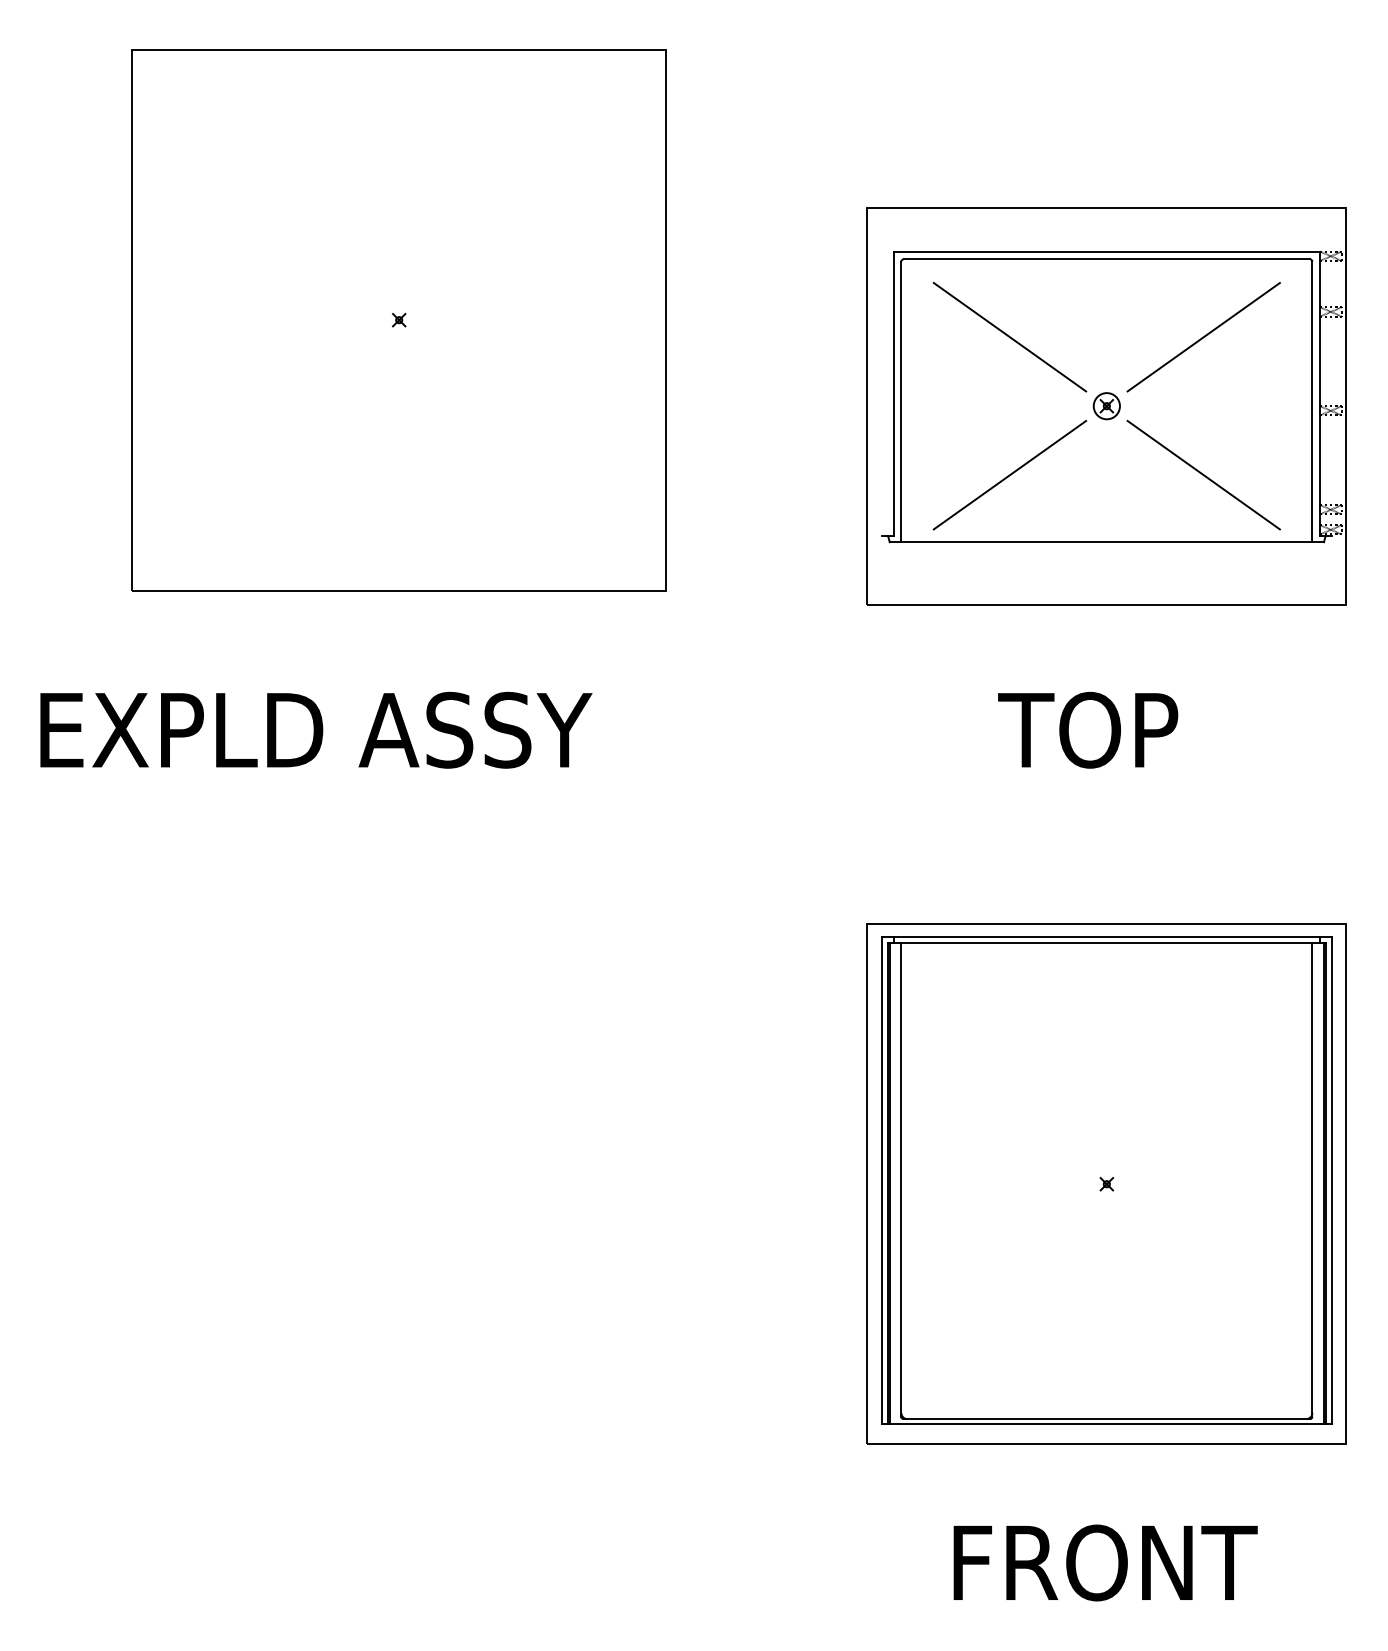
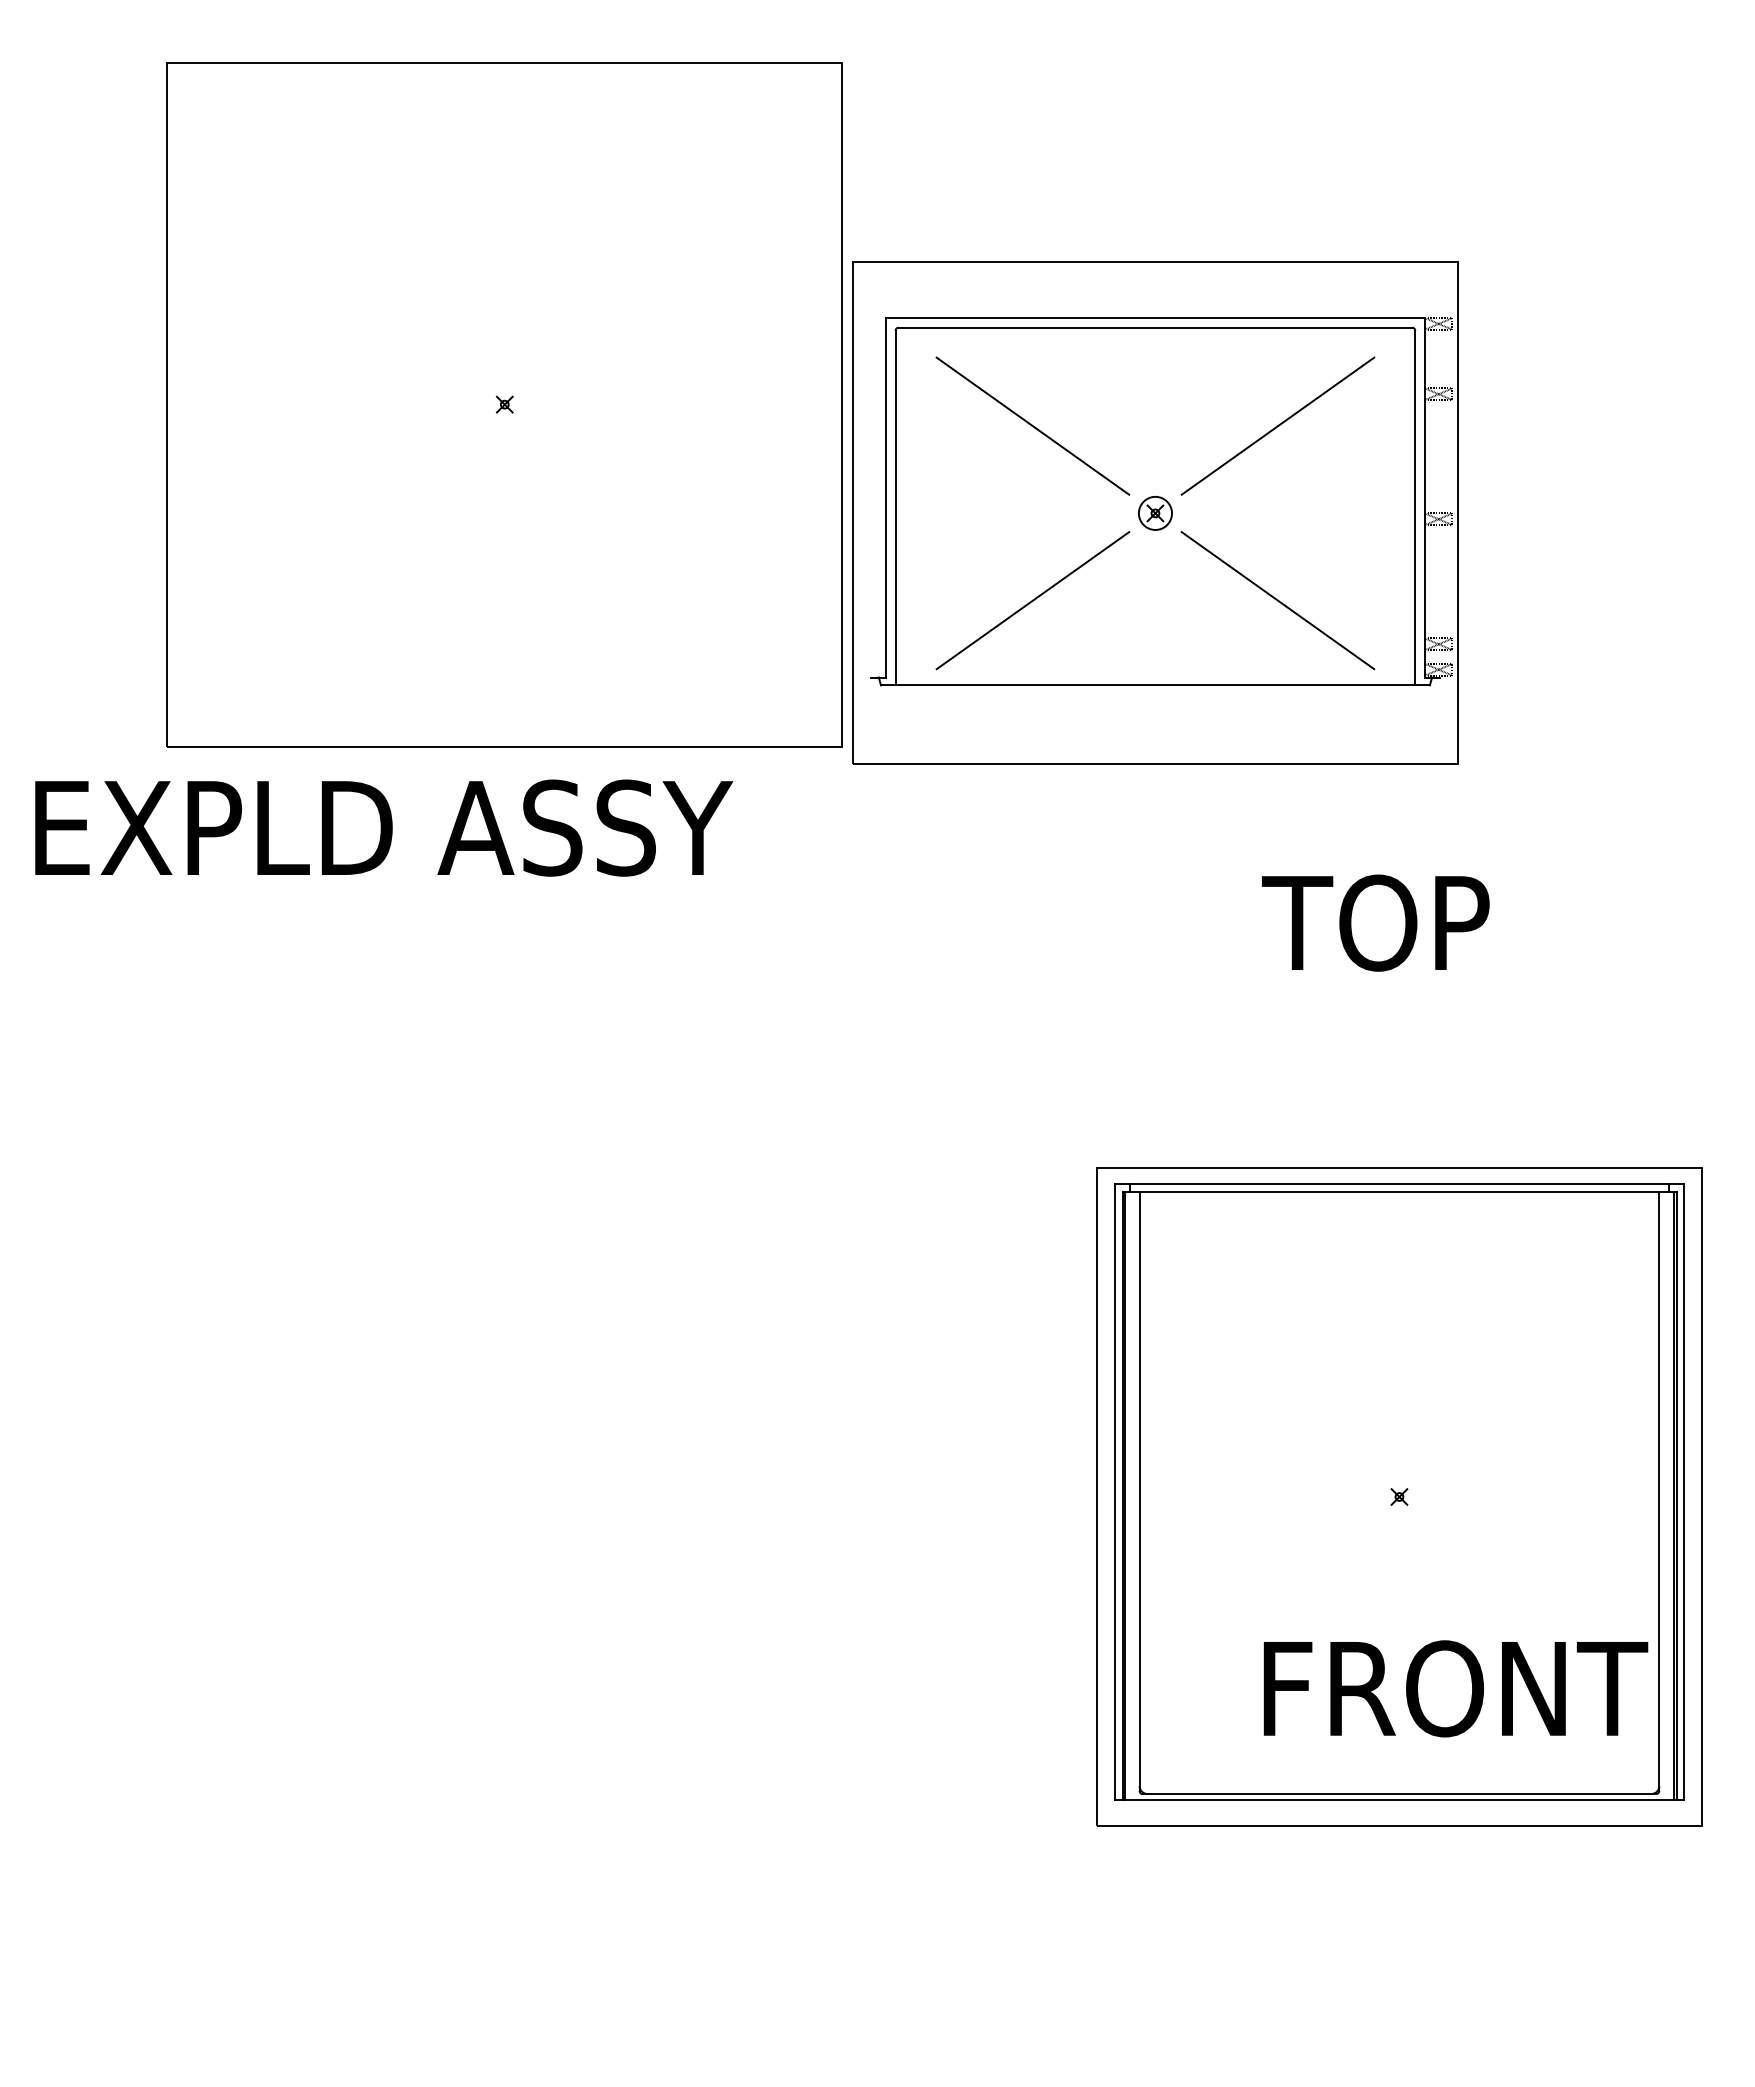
part: (1106, 405) -> (1155, 512), moved
text: (316, 729) -> (384, 827), moved
text: (1105, 1562) -> (1455, 1688), moved

